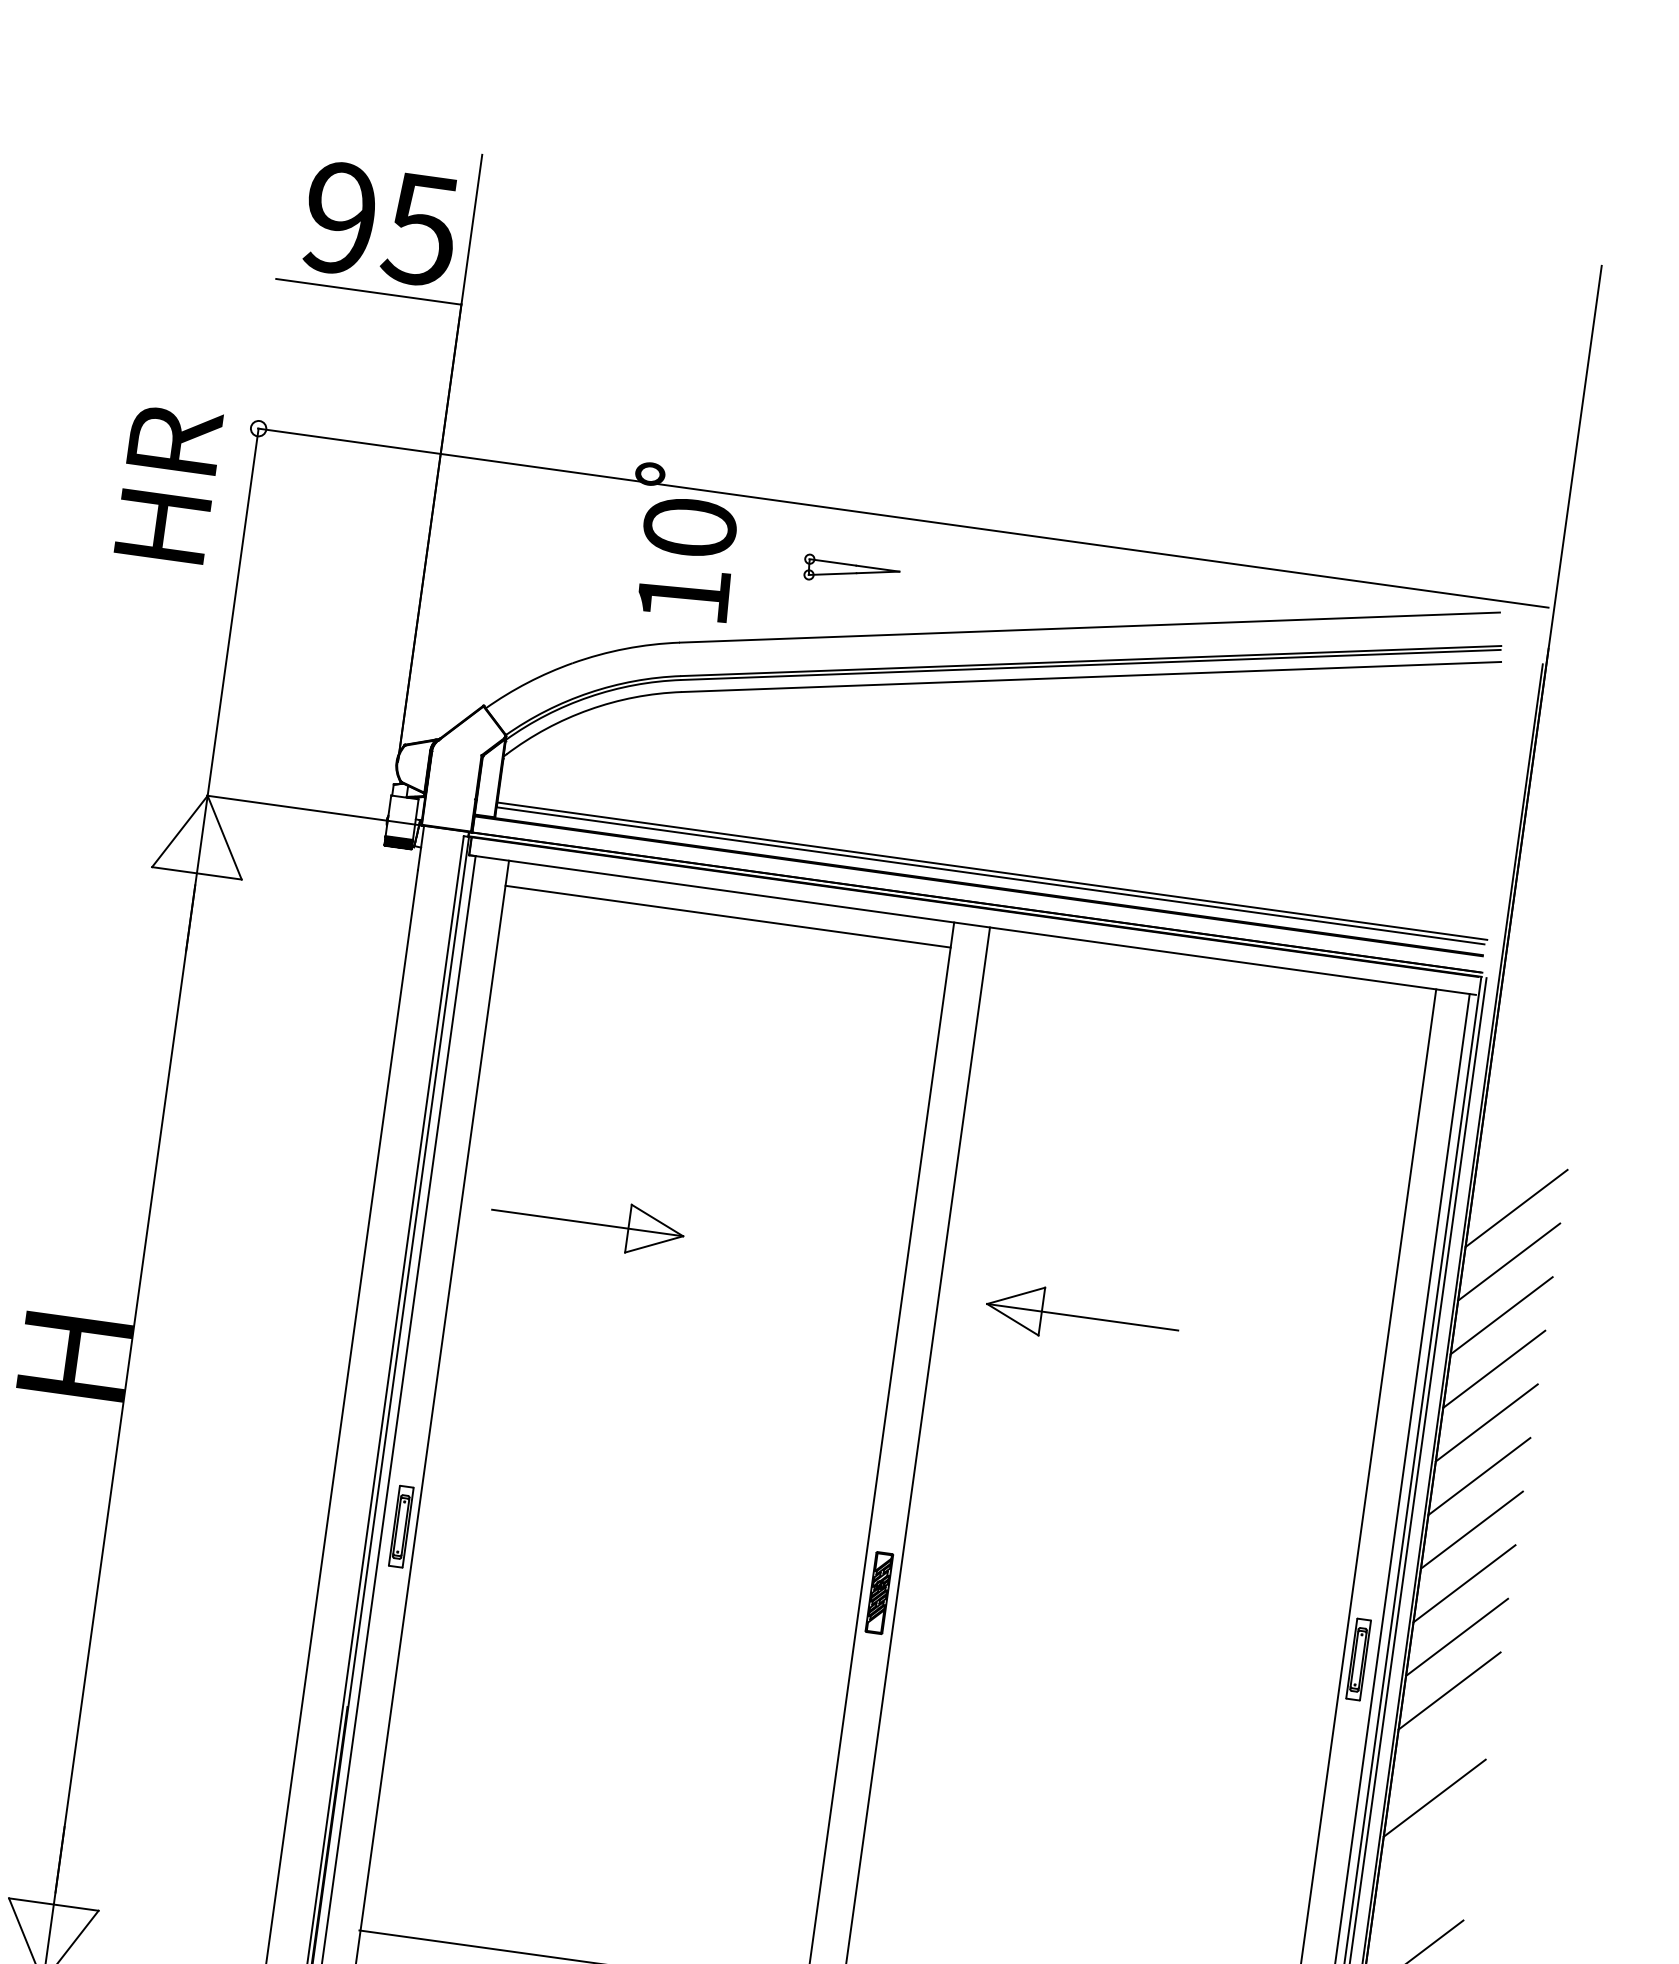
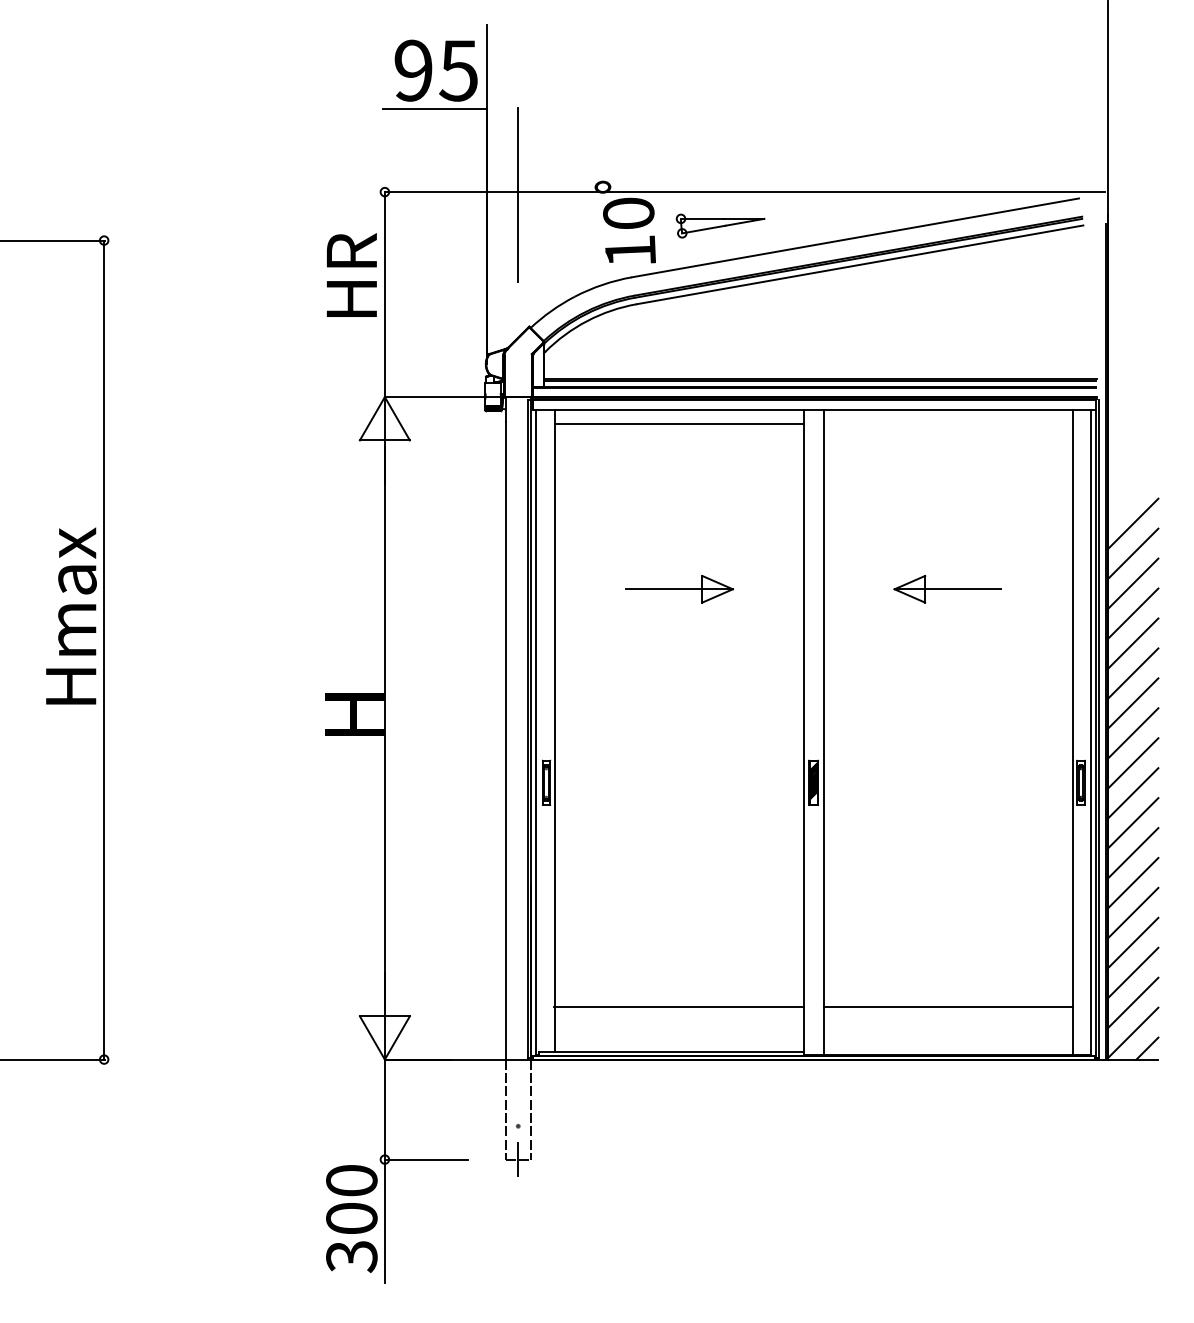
line: (497, 467) -> (518, 195), added
text: (168, 482) -> (351, 274), moved
part: (851, 571) -> (720, 225), size x1.67
part: (587, 1223) -> (679, 589), moved
part: (1082, 1315) -> (947, 588), moved
line: (1442, 1745) -> (1133, 823), added
line: (1427, 1850) -> (1133, 882), added
line: (1420, 1904) -> (1133, 912), added

